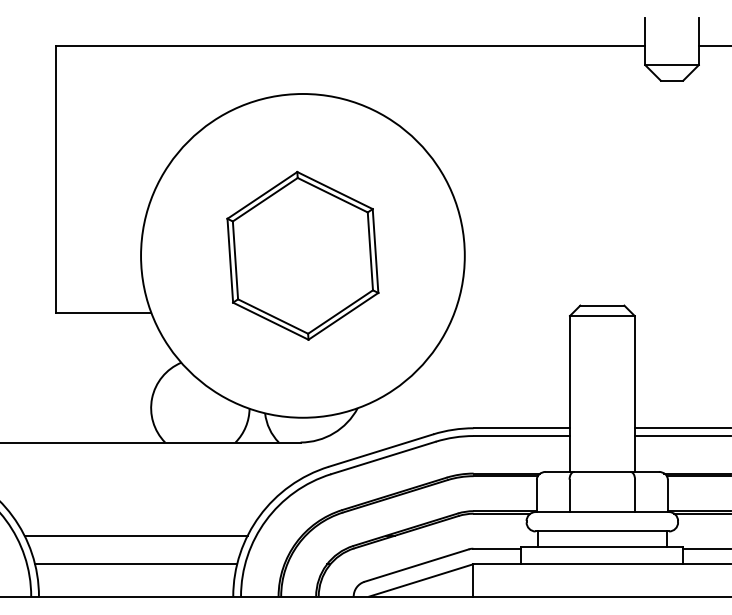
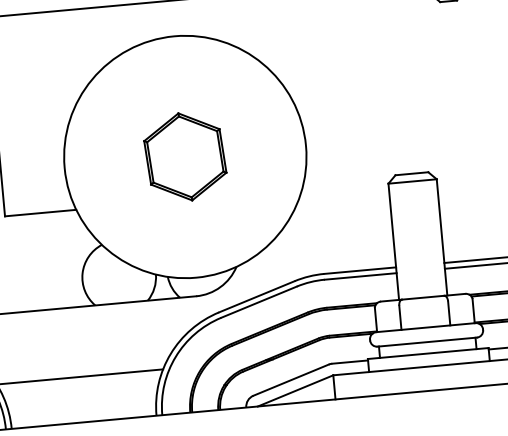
part: (302, 255) -> (184, 156), size x0.7
line: (136, 564) -> (82, 398), removed

